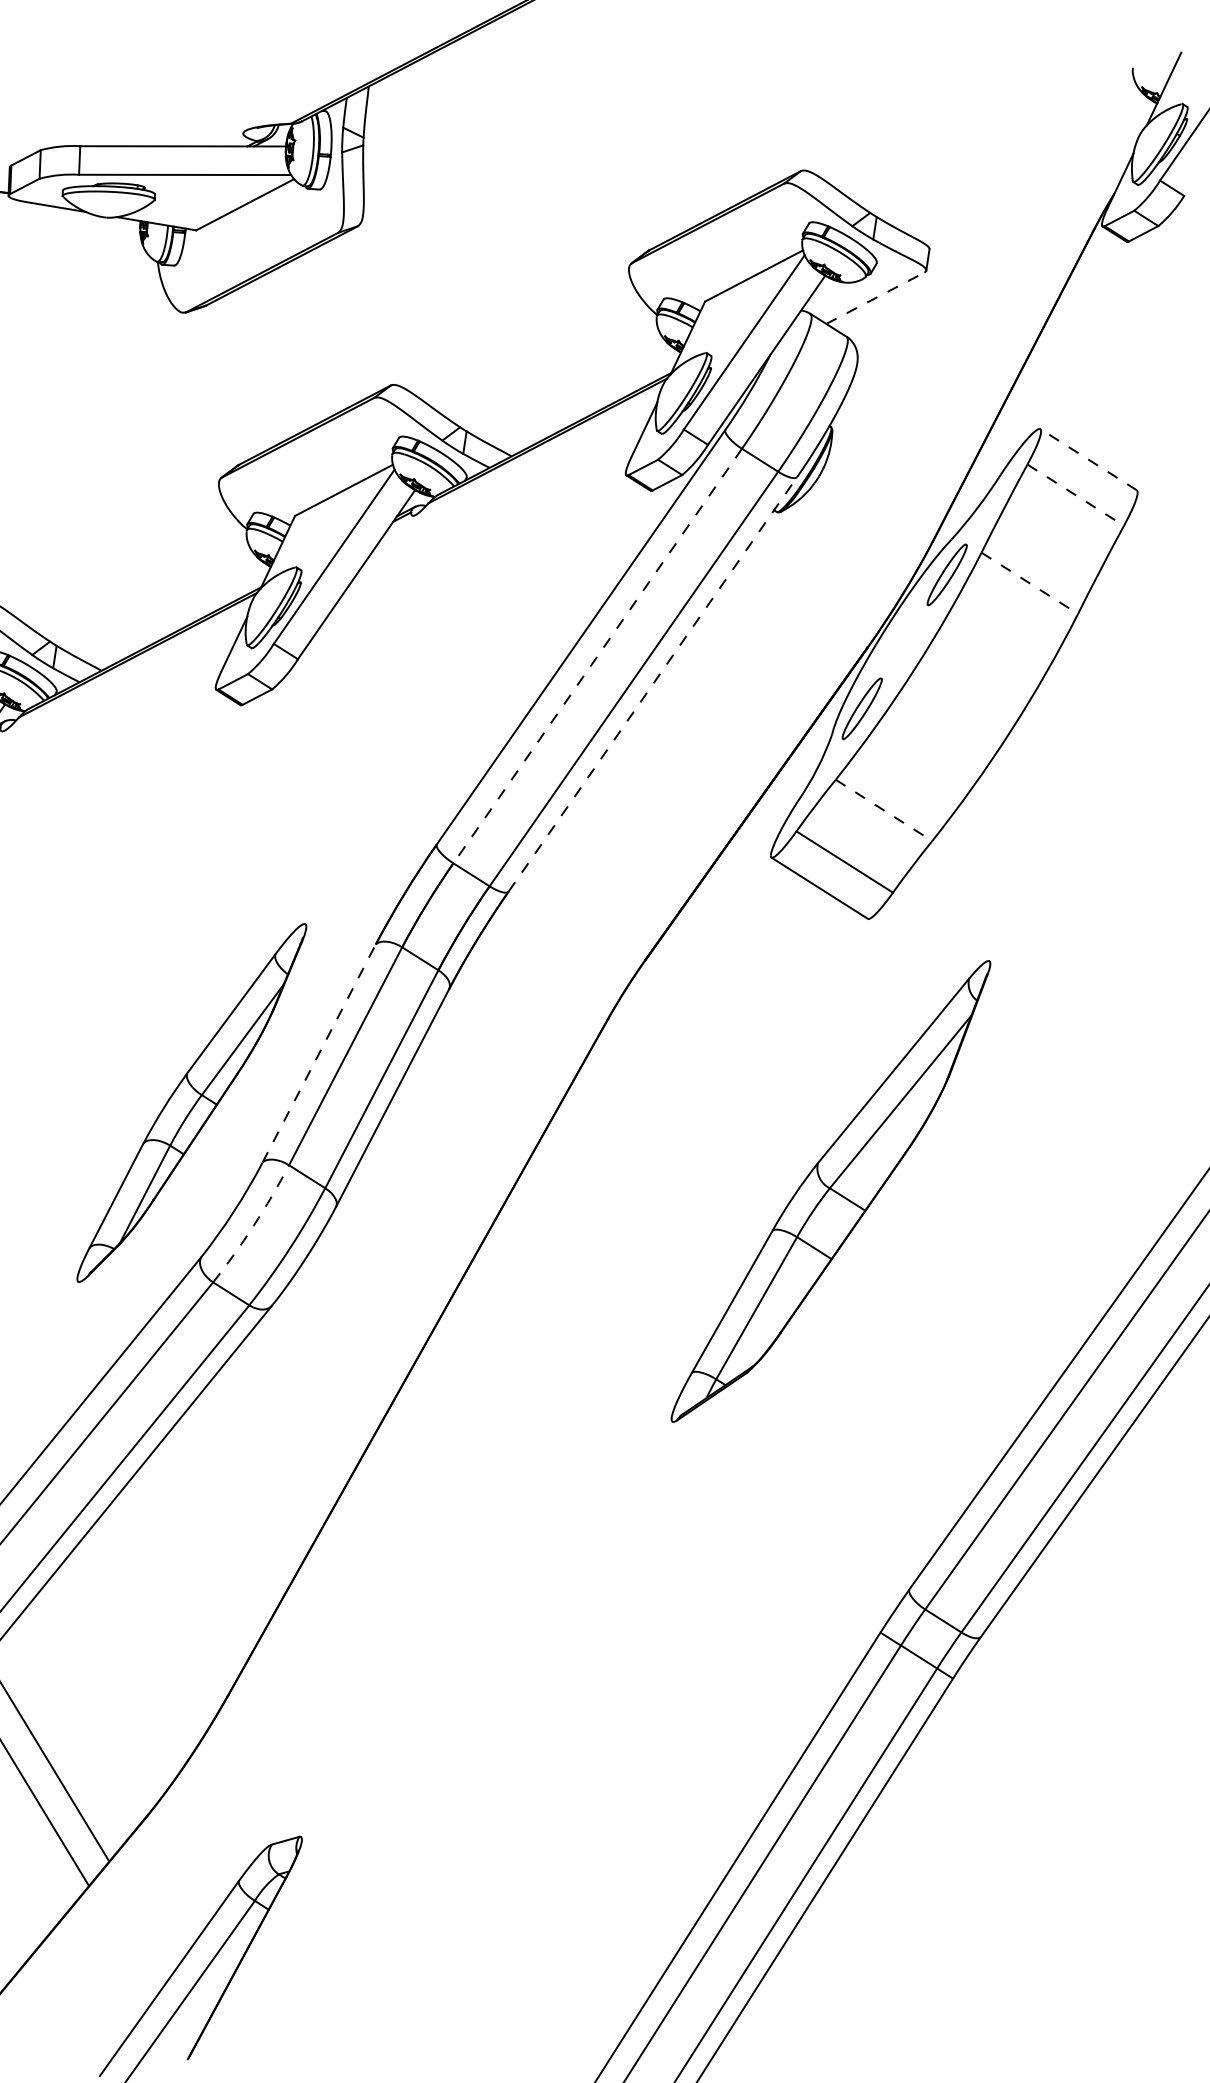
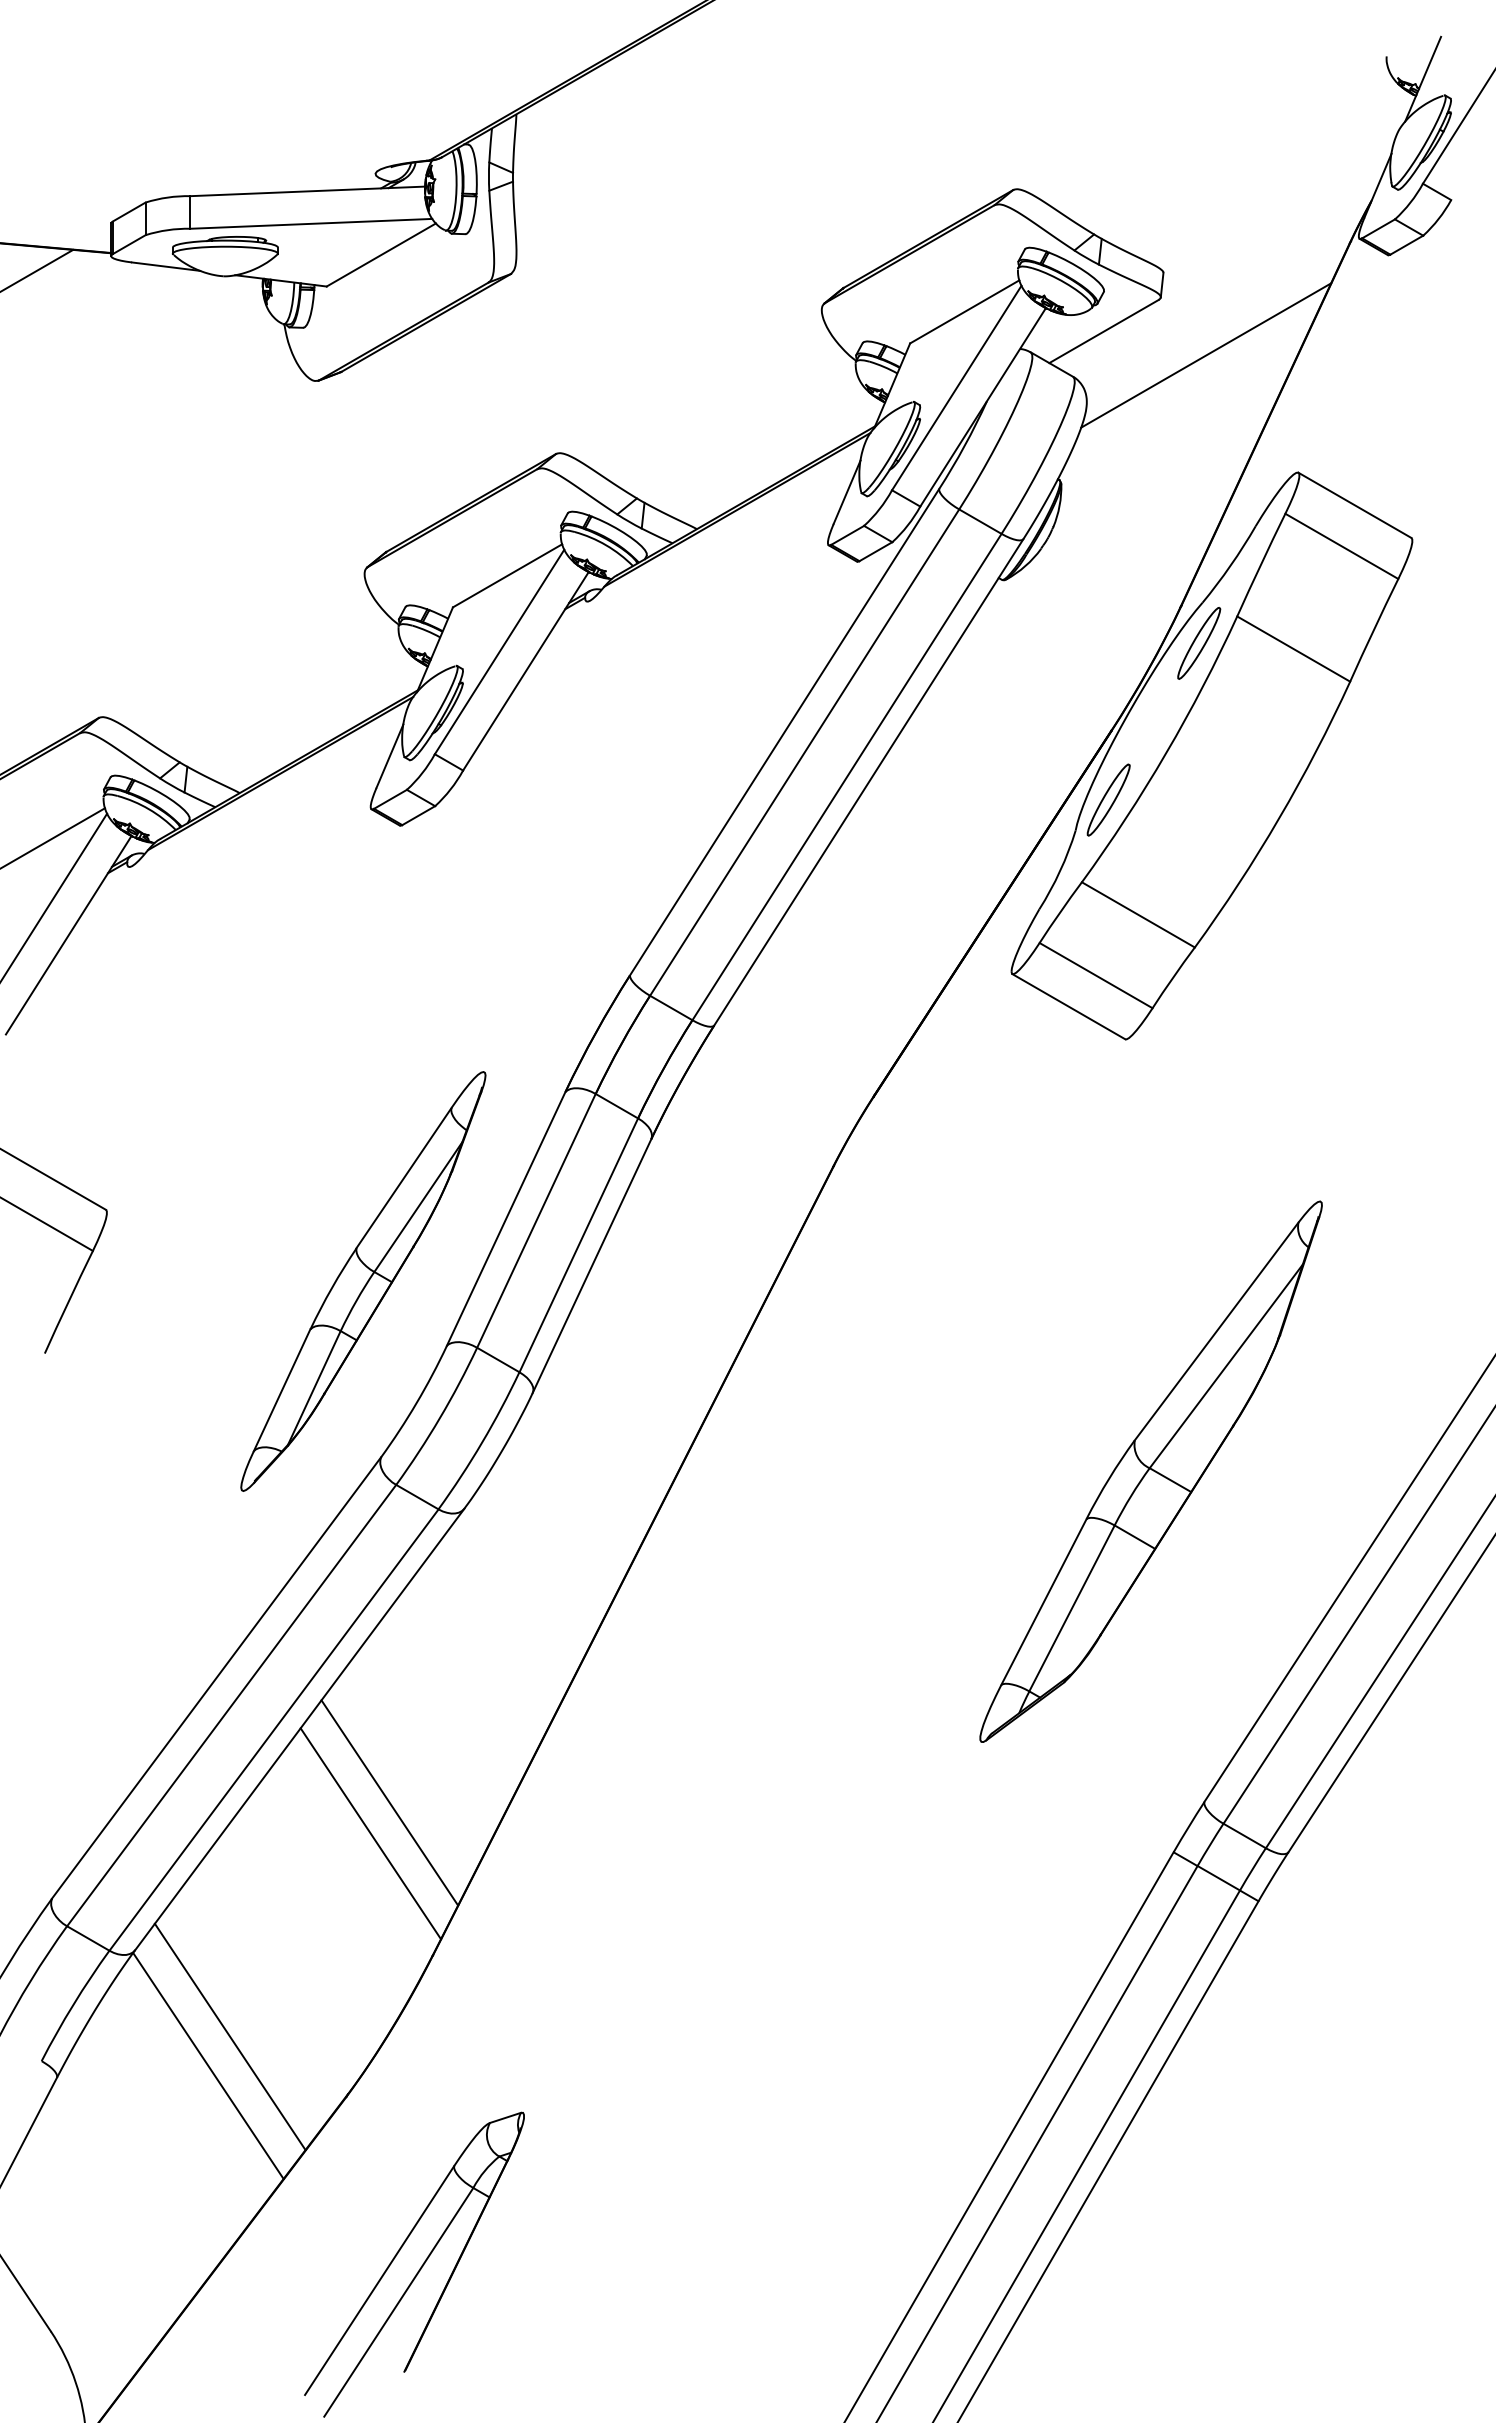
line: (875, 298) -> (1104, 331), dashed -> solid
line: (964, 323) -> (1206, 355), added
line: (1088, 459) -> (1354, 505), dashed -> solid
line: (1076, 495) -> (1342, 546), dashed -> solid
line: (1030, 583) -> (1294, 649), dashed -> solid
line: (597, 656) -> (804, 753), dashed -> solid
line: (653, 683) -> (869, 781), dashed -> solid
line: (884, 810) -> (1138, 915), dashed -> solid
line: (319, 1053) -> (506, 1218), dashed -> solid
part: (830, 1191) -> (1150, 1471), moved
arc: (253, 1225) -> (439, 1418), dashed -> solid
line: (195, 1560) -> (389, 1802), added
line: (177, 1586) -> (370, 1833), added

